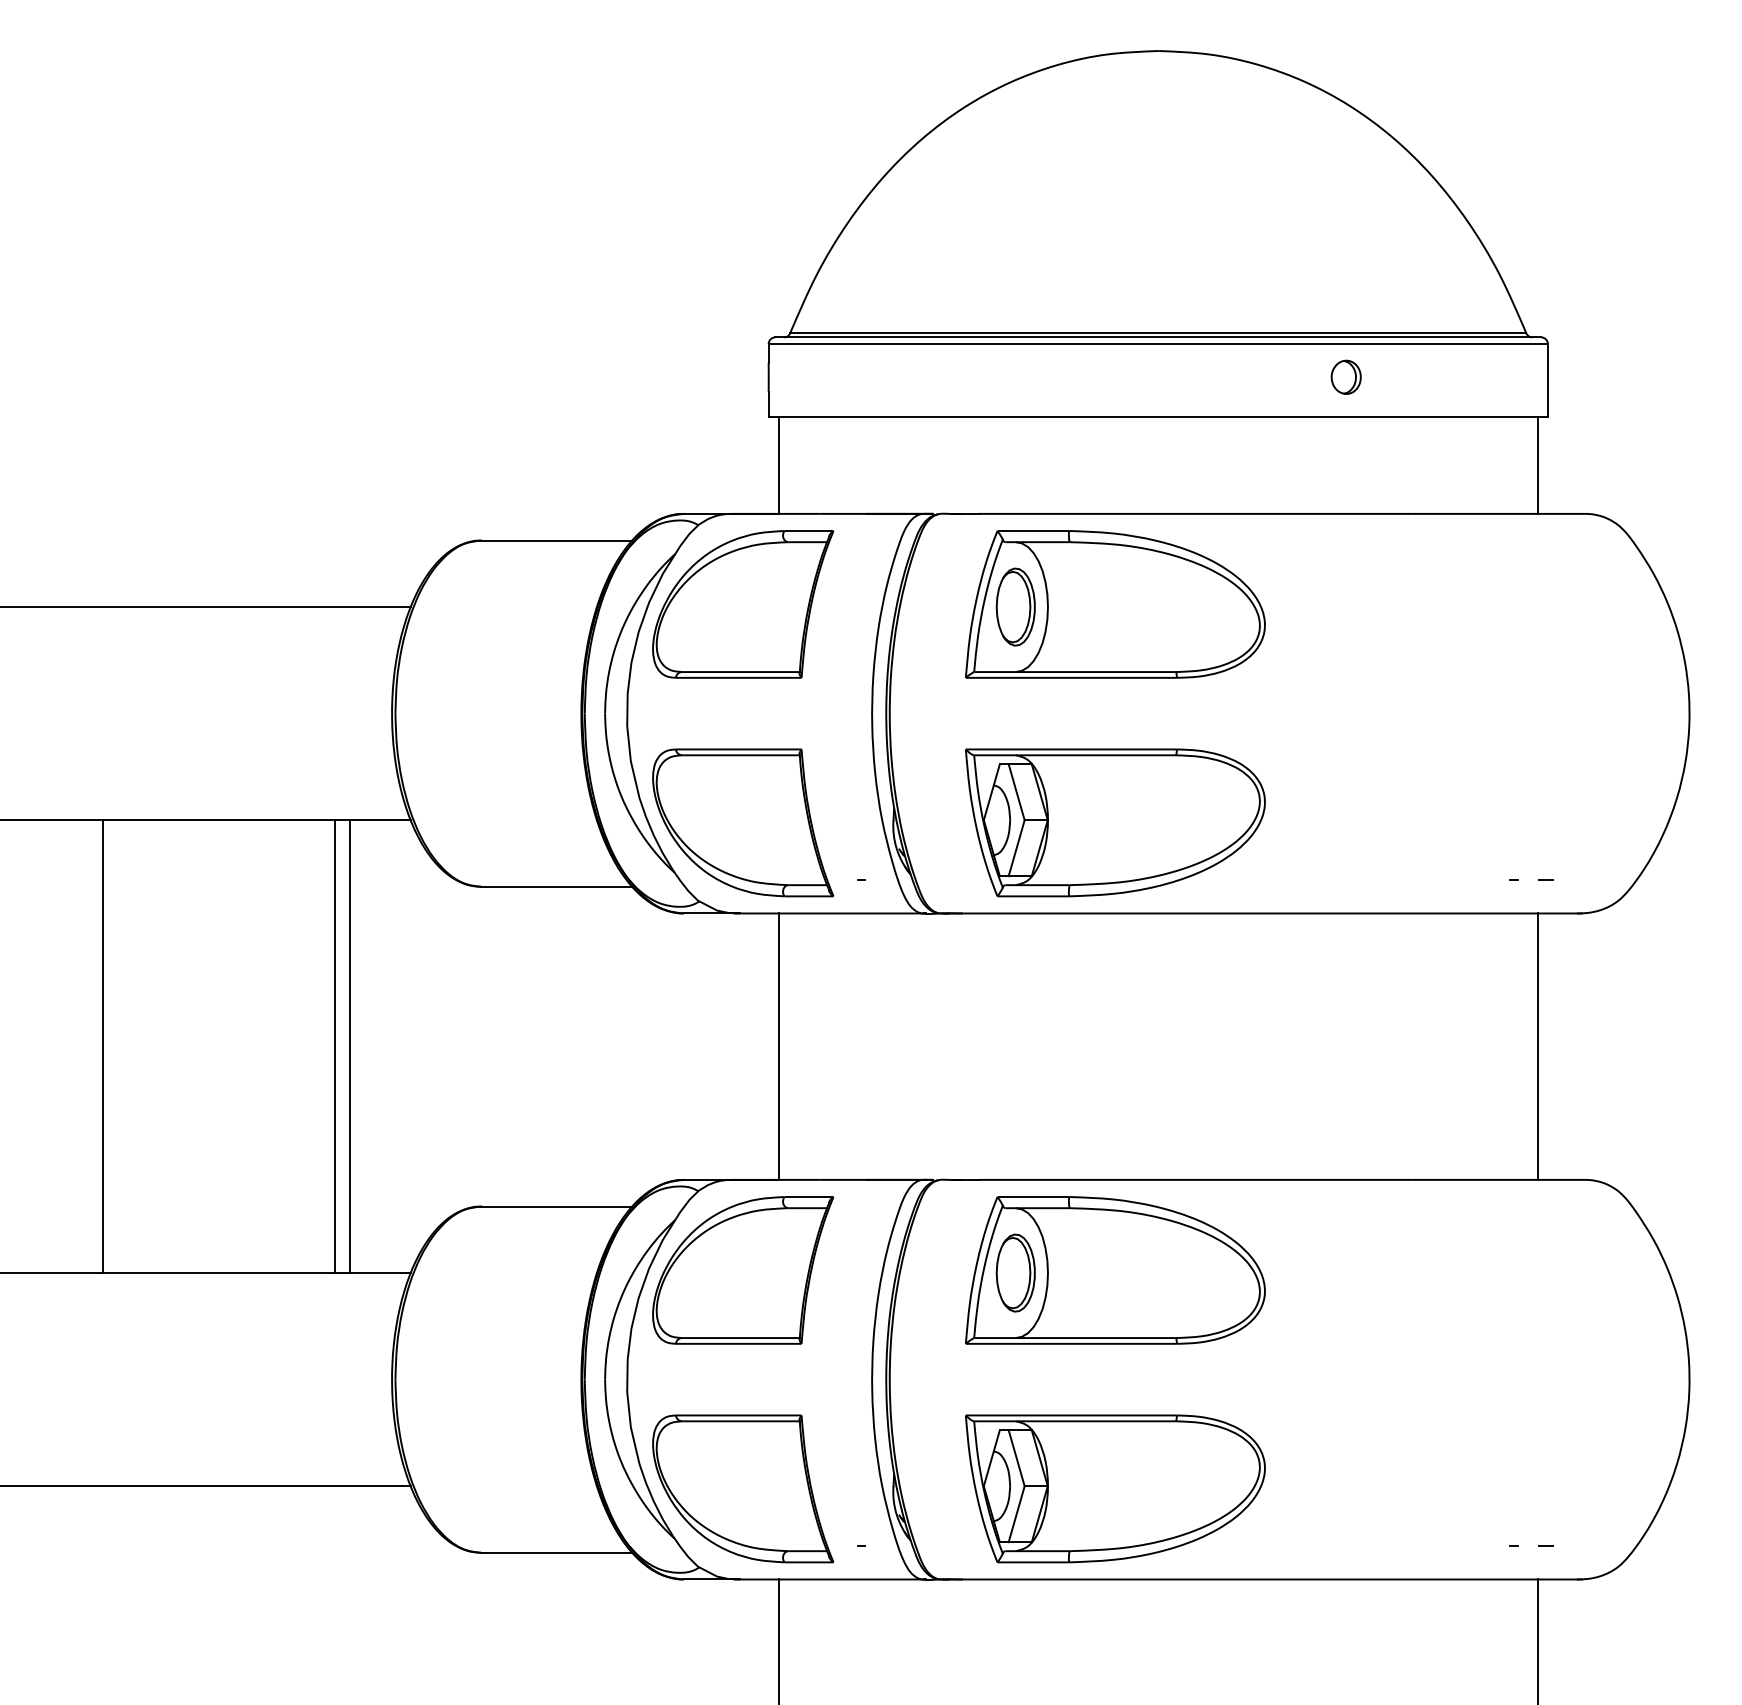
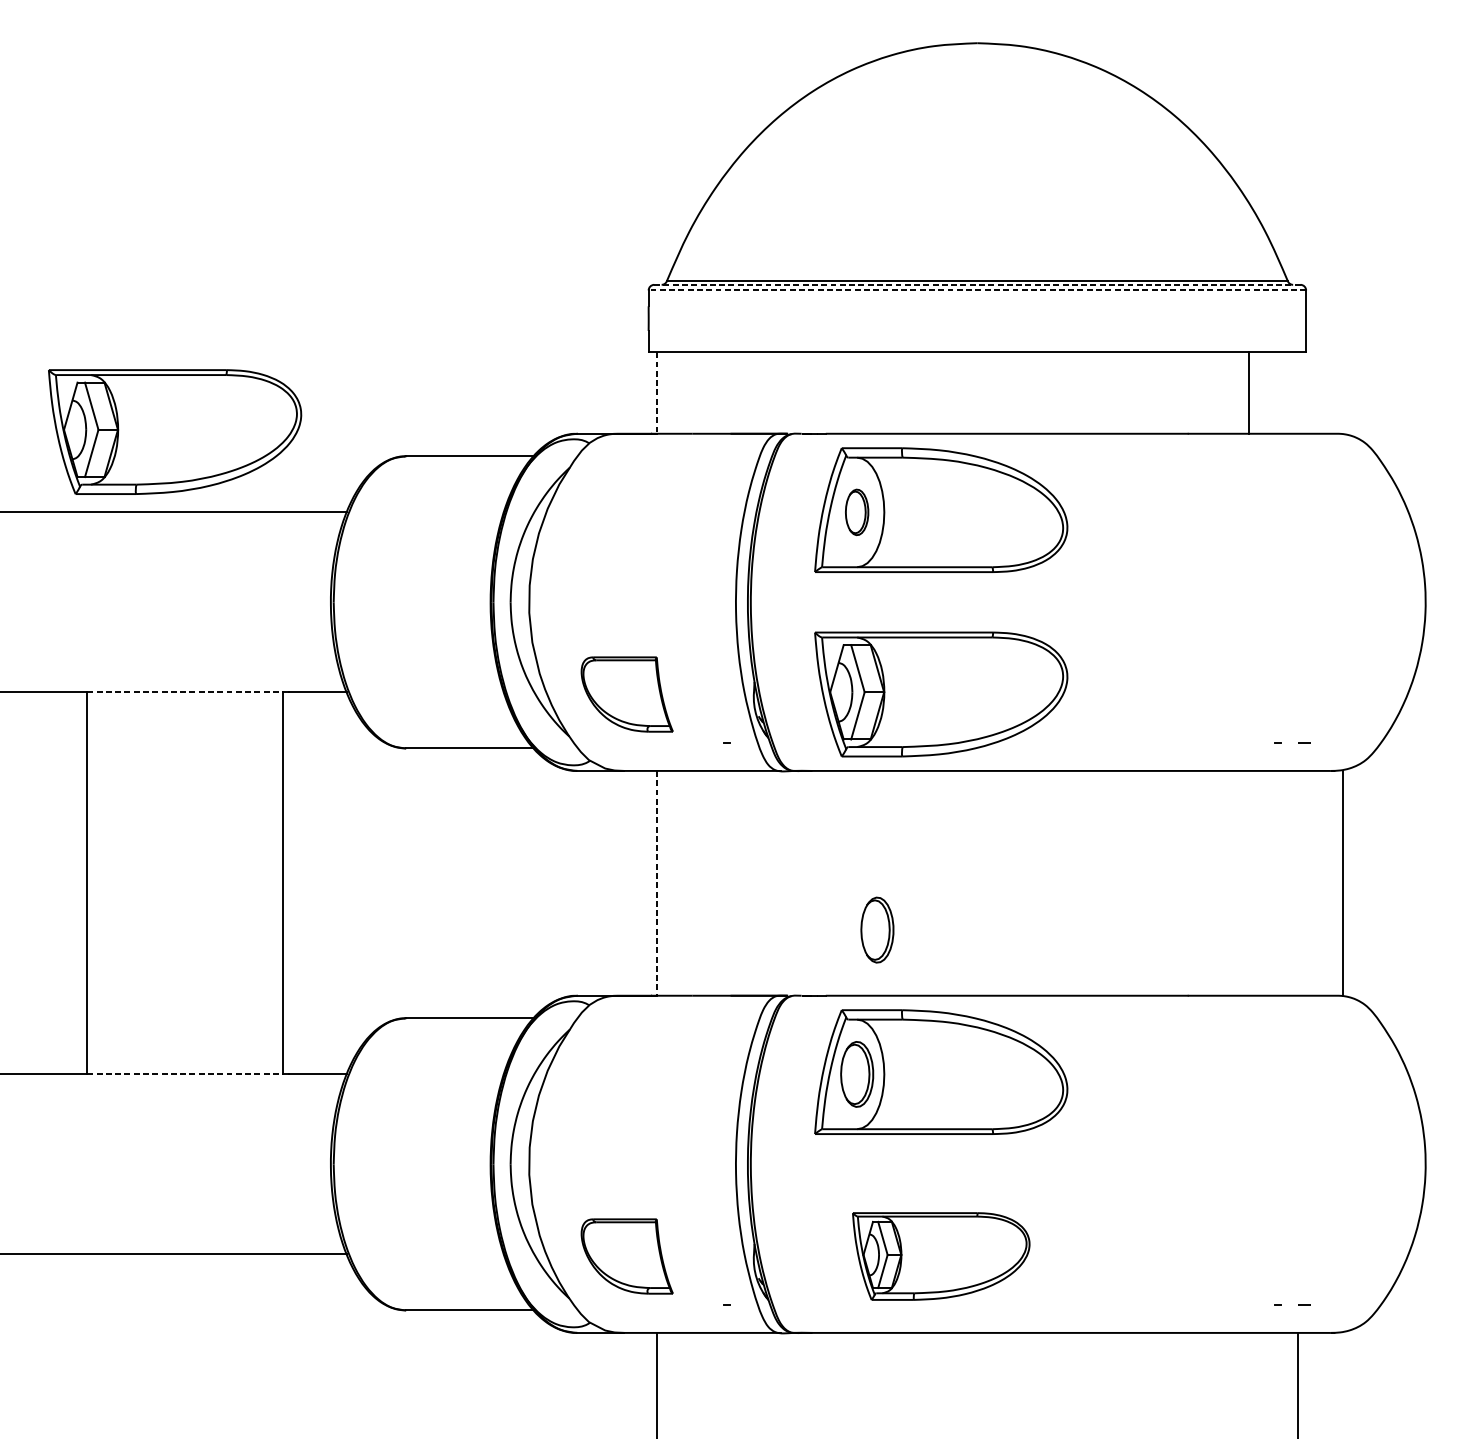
line: (1158, 337) -> (977, 284), solid -> dashed
line: (1158, 344) -> (977, 290), solid -> dashed
part: (1345, 376) -> (1135, 317), removed
line: (1537, 465) -> (1248, 392), moved
line: (778, 466) -> (656, 393), solid -> dashed
part: (207, 511) -> (175, 431), added
part: (743, 604) -> (627, 510), removed
part: (1015, 606) -> (856, 511), size x0.7
line: (219, 820) -> (185, 692), solid -> dashed
part: (743, 822) -> (627, 694), size x0.6
line: (349, 1046) -> (294, 883), removed
line: (1537, 1046) -> (1342, 883), moved
line: (778, 1047) -> (656, 884), solid -> dashed
part: (1039, 1101) -> (877, 929), added
part: (743, 1270) -> (627, 1072), removed
line: (219, 1273) -> (185, 1074), solid -> dashed
part: (743, 1488) -> (627, 1256), size x0.6
part: (1115, 1488) -> (941, 1256), size x0.7

